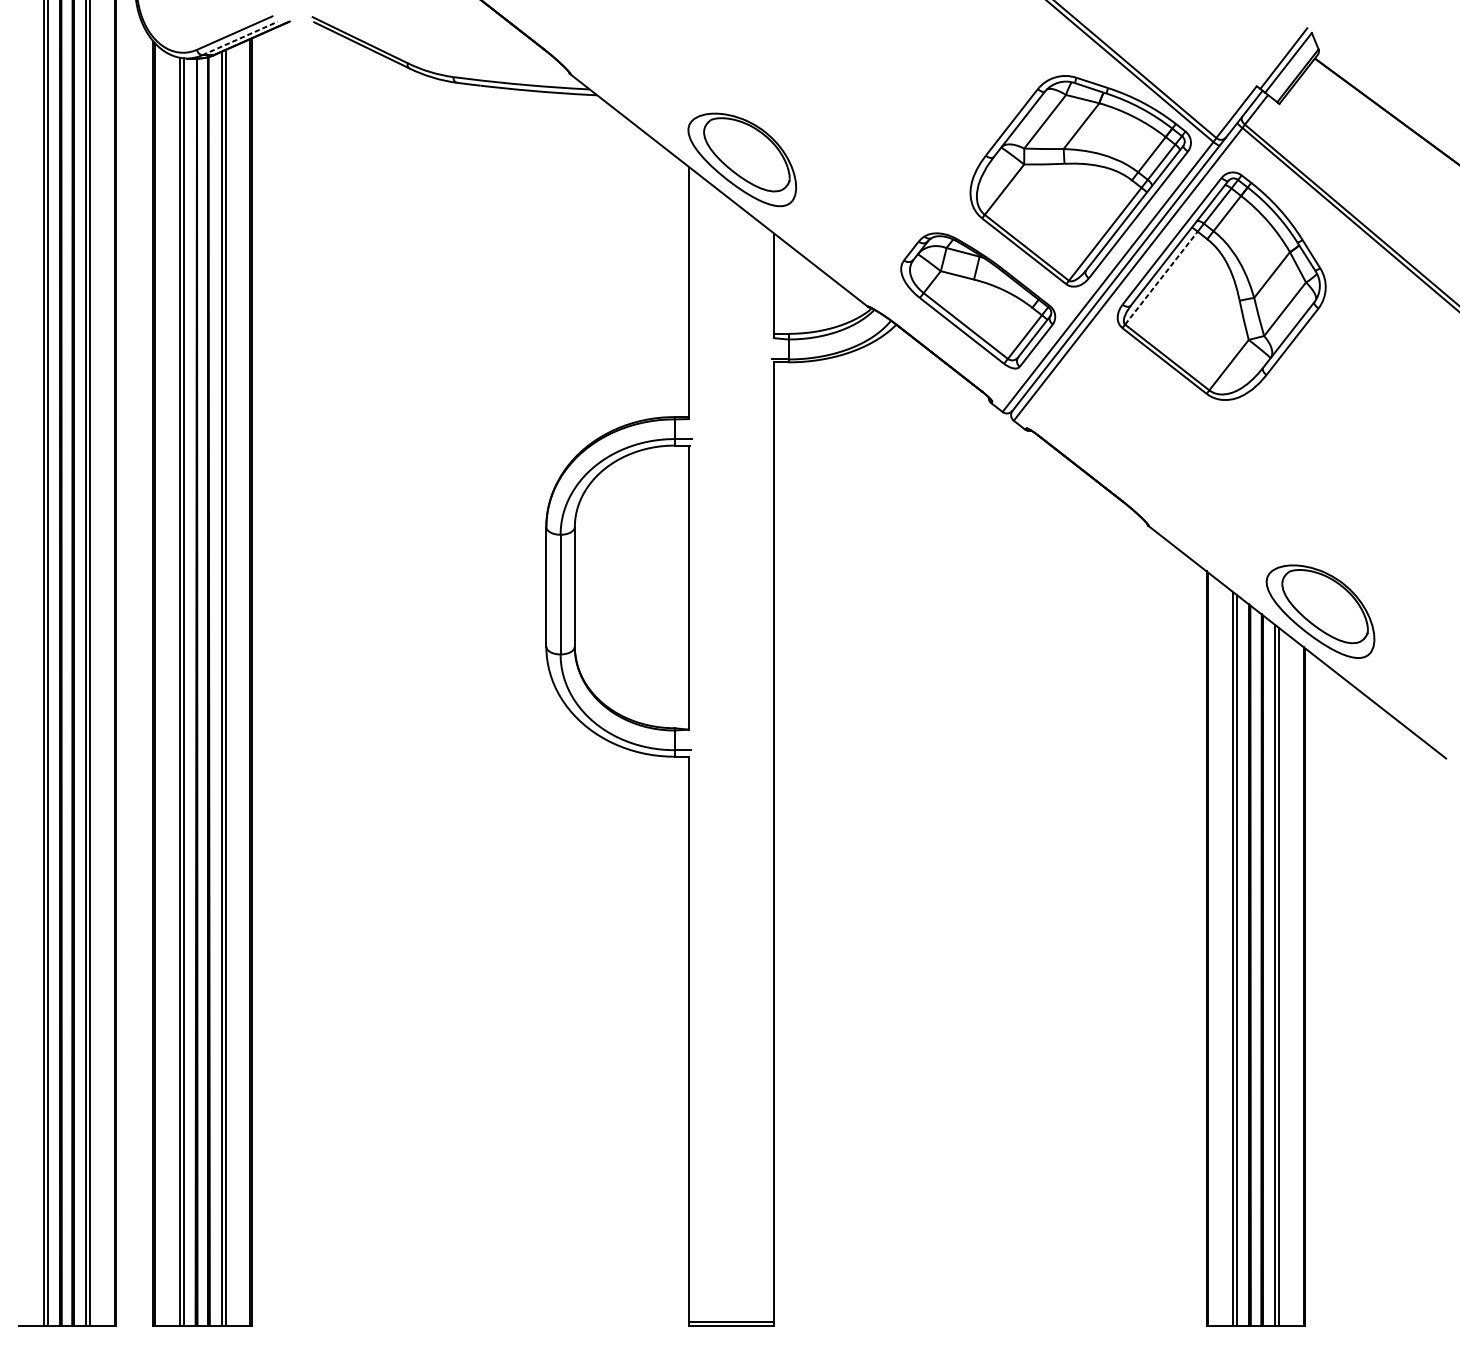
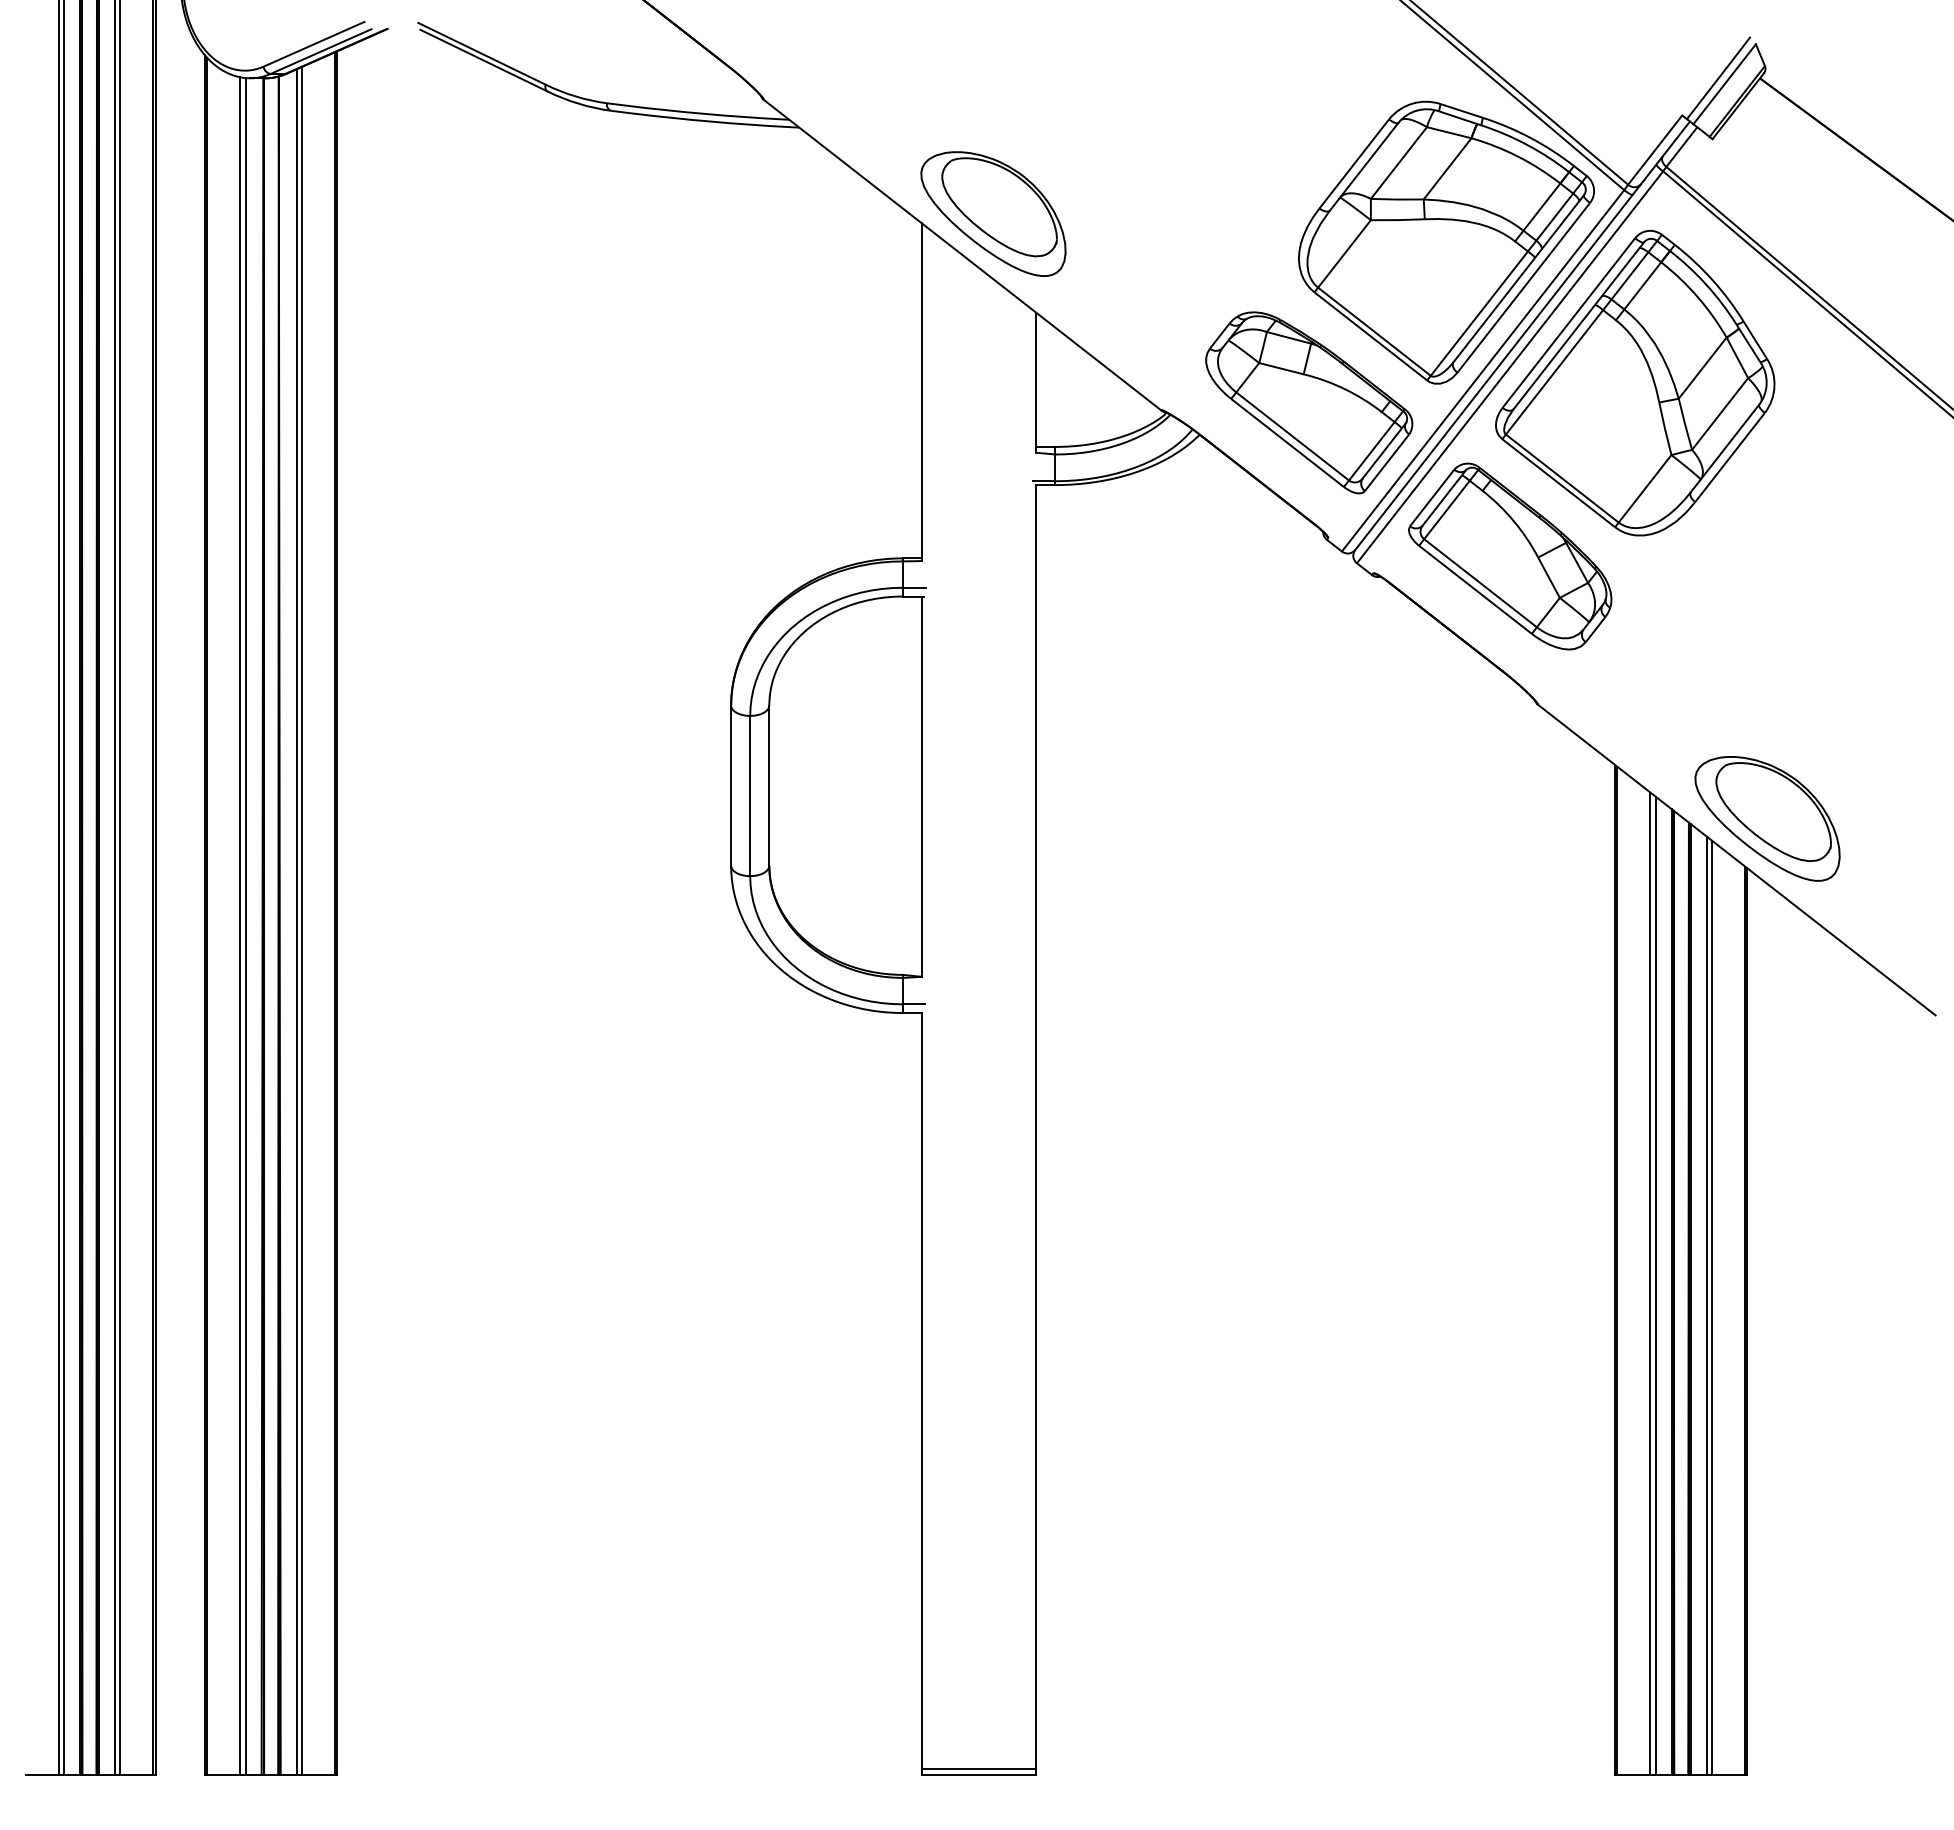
line: (240, 38) -> (321, 51), dashed -> solid
line: (1161, 278) -> (1554, 372), dashed -> solid
part: (1128, 415) -> (1510, 556), added

